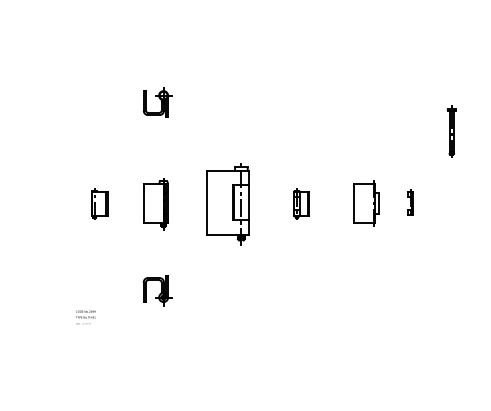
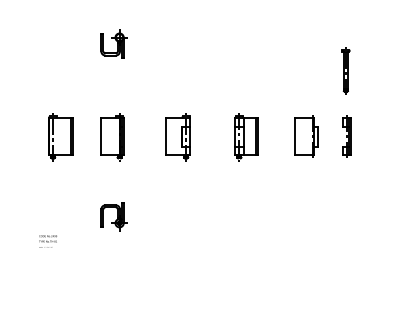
part: (451, 131) -> (345, 70), moved
part: (410, 203) -> (346, 136), size x1.67
part: (99, 204) -> (60, 137), size x1.67
part: (226, 204) -> (177, 137), size x0.62
part: (301, 204) -> (246, 137), size x1.67

